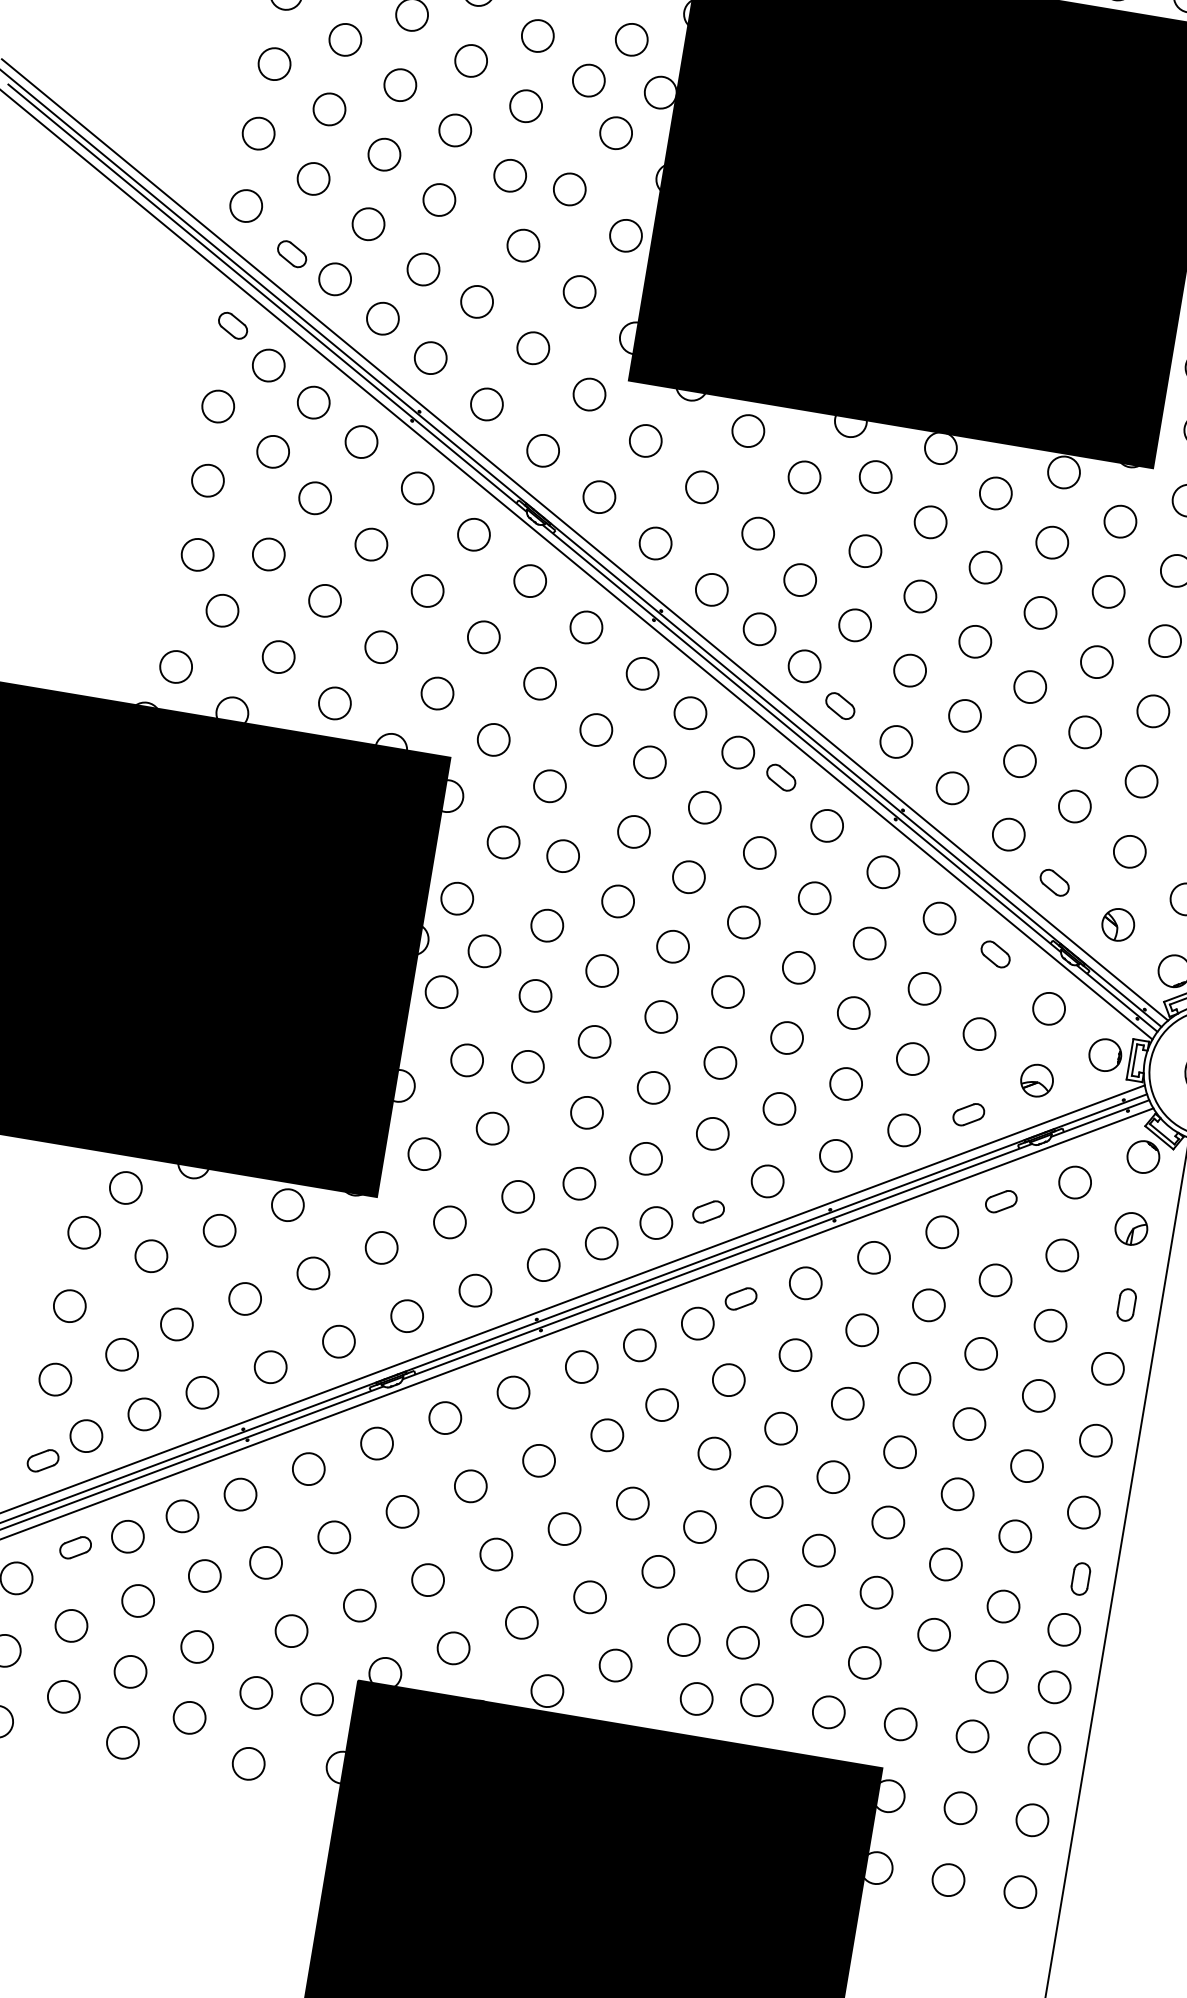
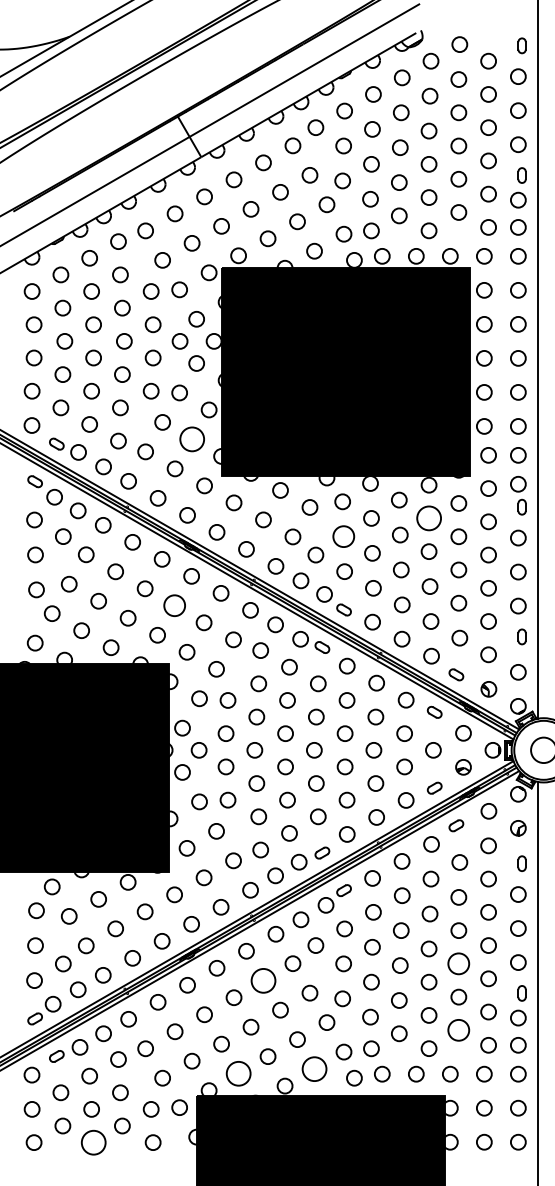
circle: (578, 291) -> (191, 439), size x1.6
circle: (1051, 542) -> (428, 518), size x1.6
circle: (865, 550) -> (343, 536), size x1.4
circle: (483, 636) -> (174, 605), size x1.4
circle: (539, 1460) -> (263, 980), size x1.6
circle: (957, 1493) -> (458, 963), size x1.4
circle: (933, 1634) -> (458, 1030), size x1.4
circle: (453, 1647) -> (238, 1073), size x1.6
circle: (615, 1664) -> (314, 1068), size x1.6
circle: (122, 1742) -> (93, 1142), size x1.6

